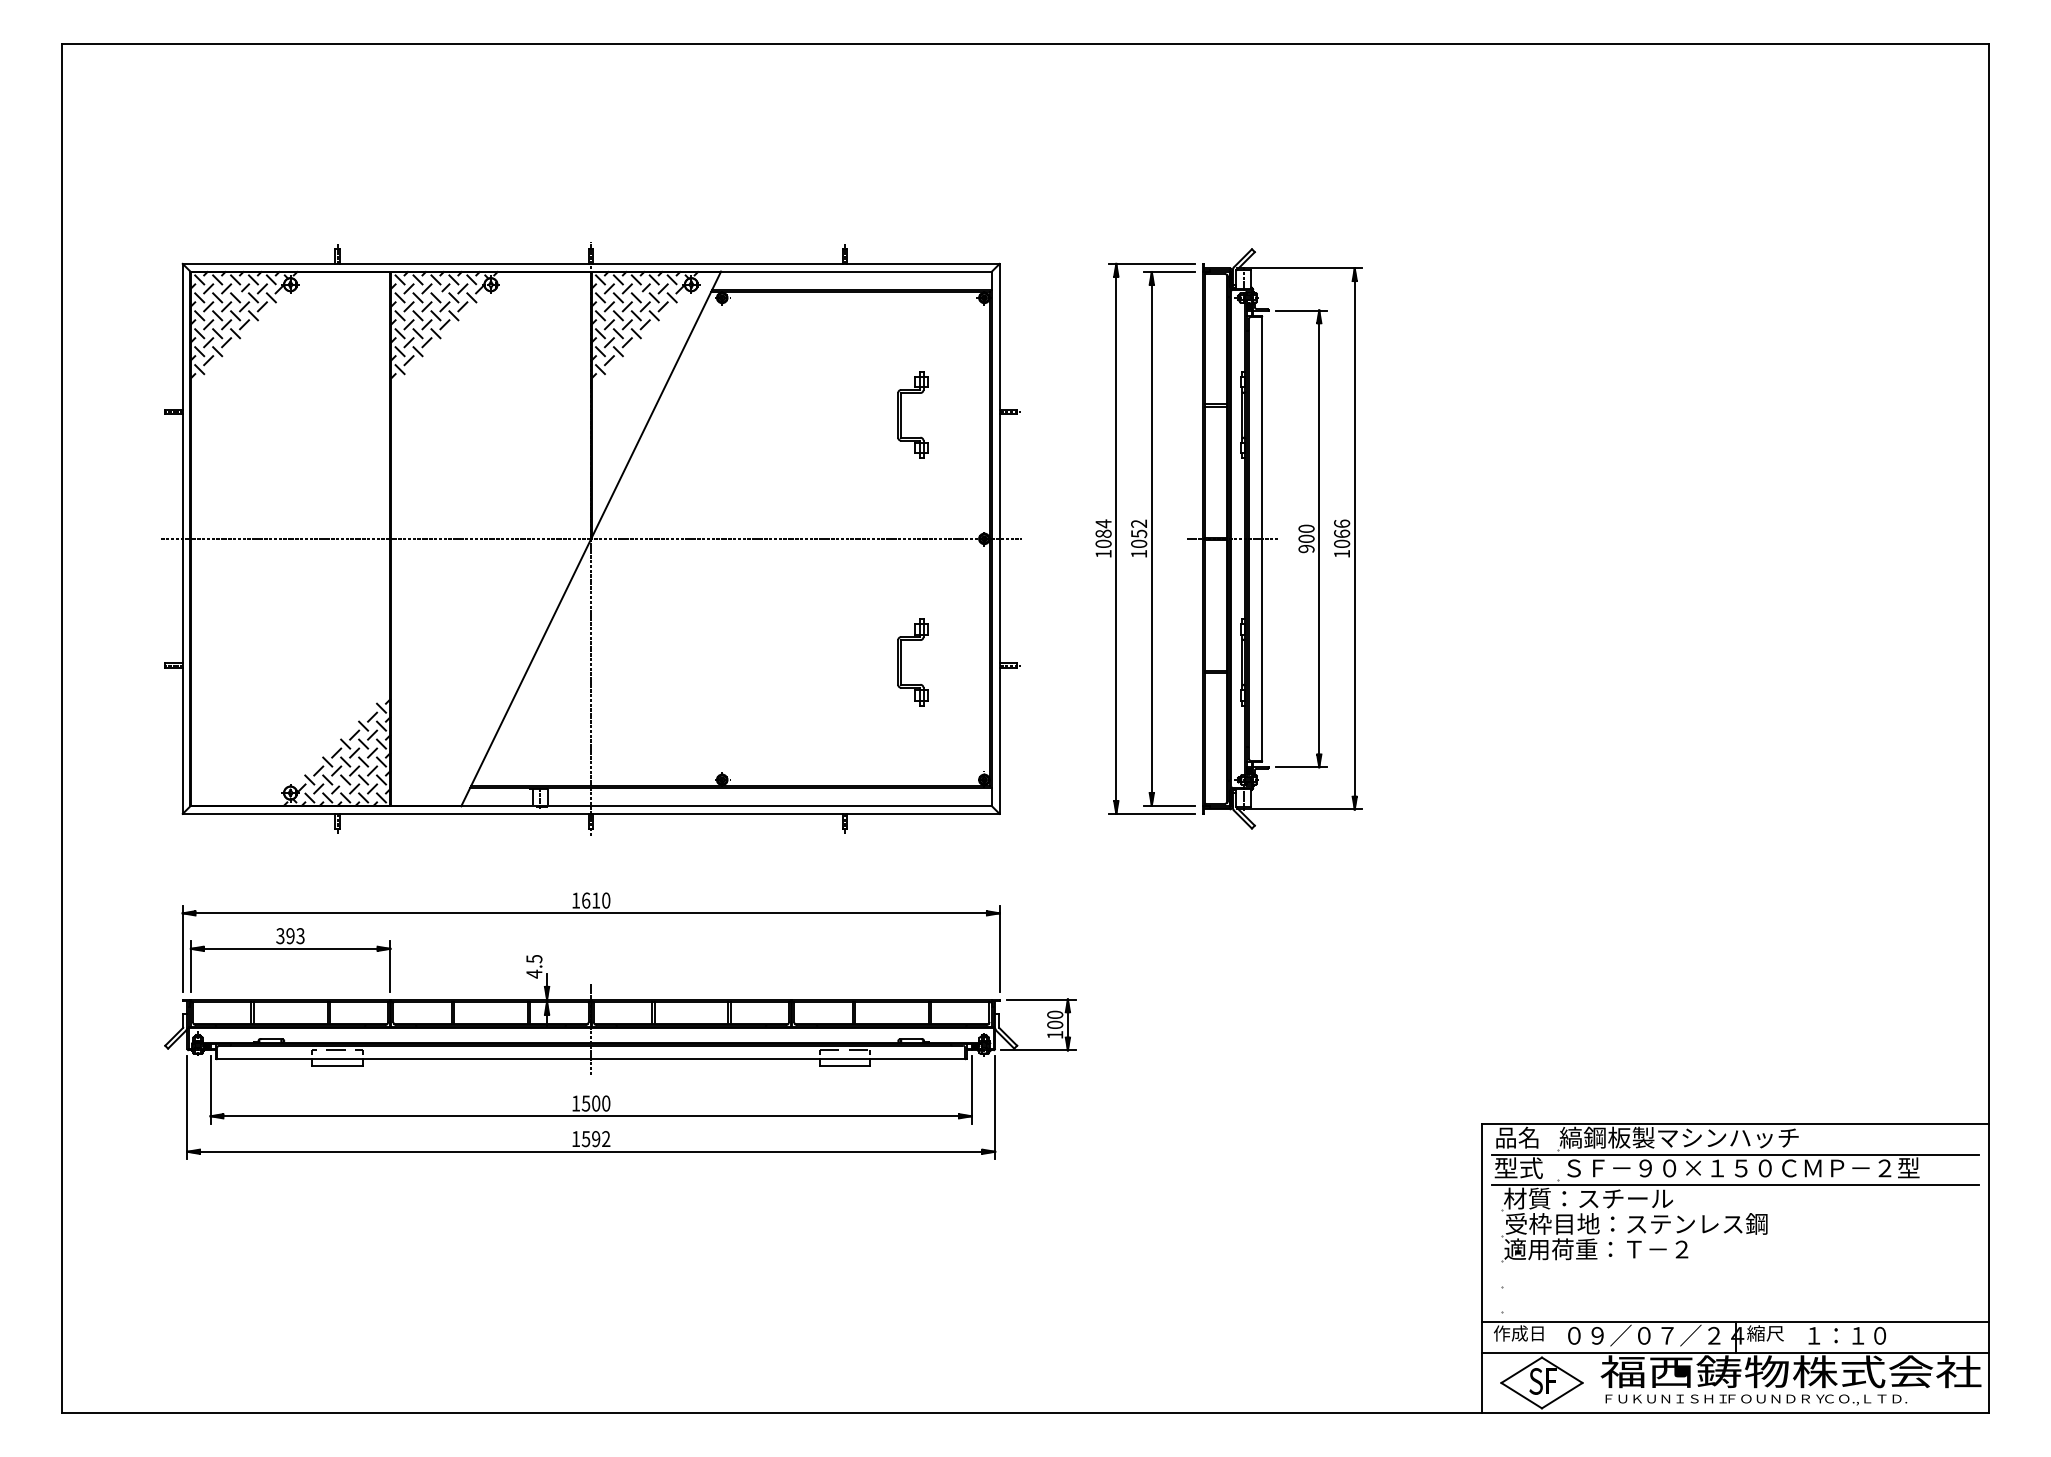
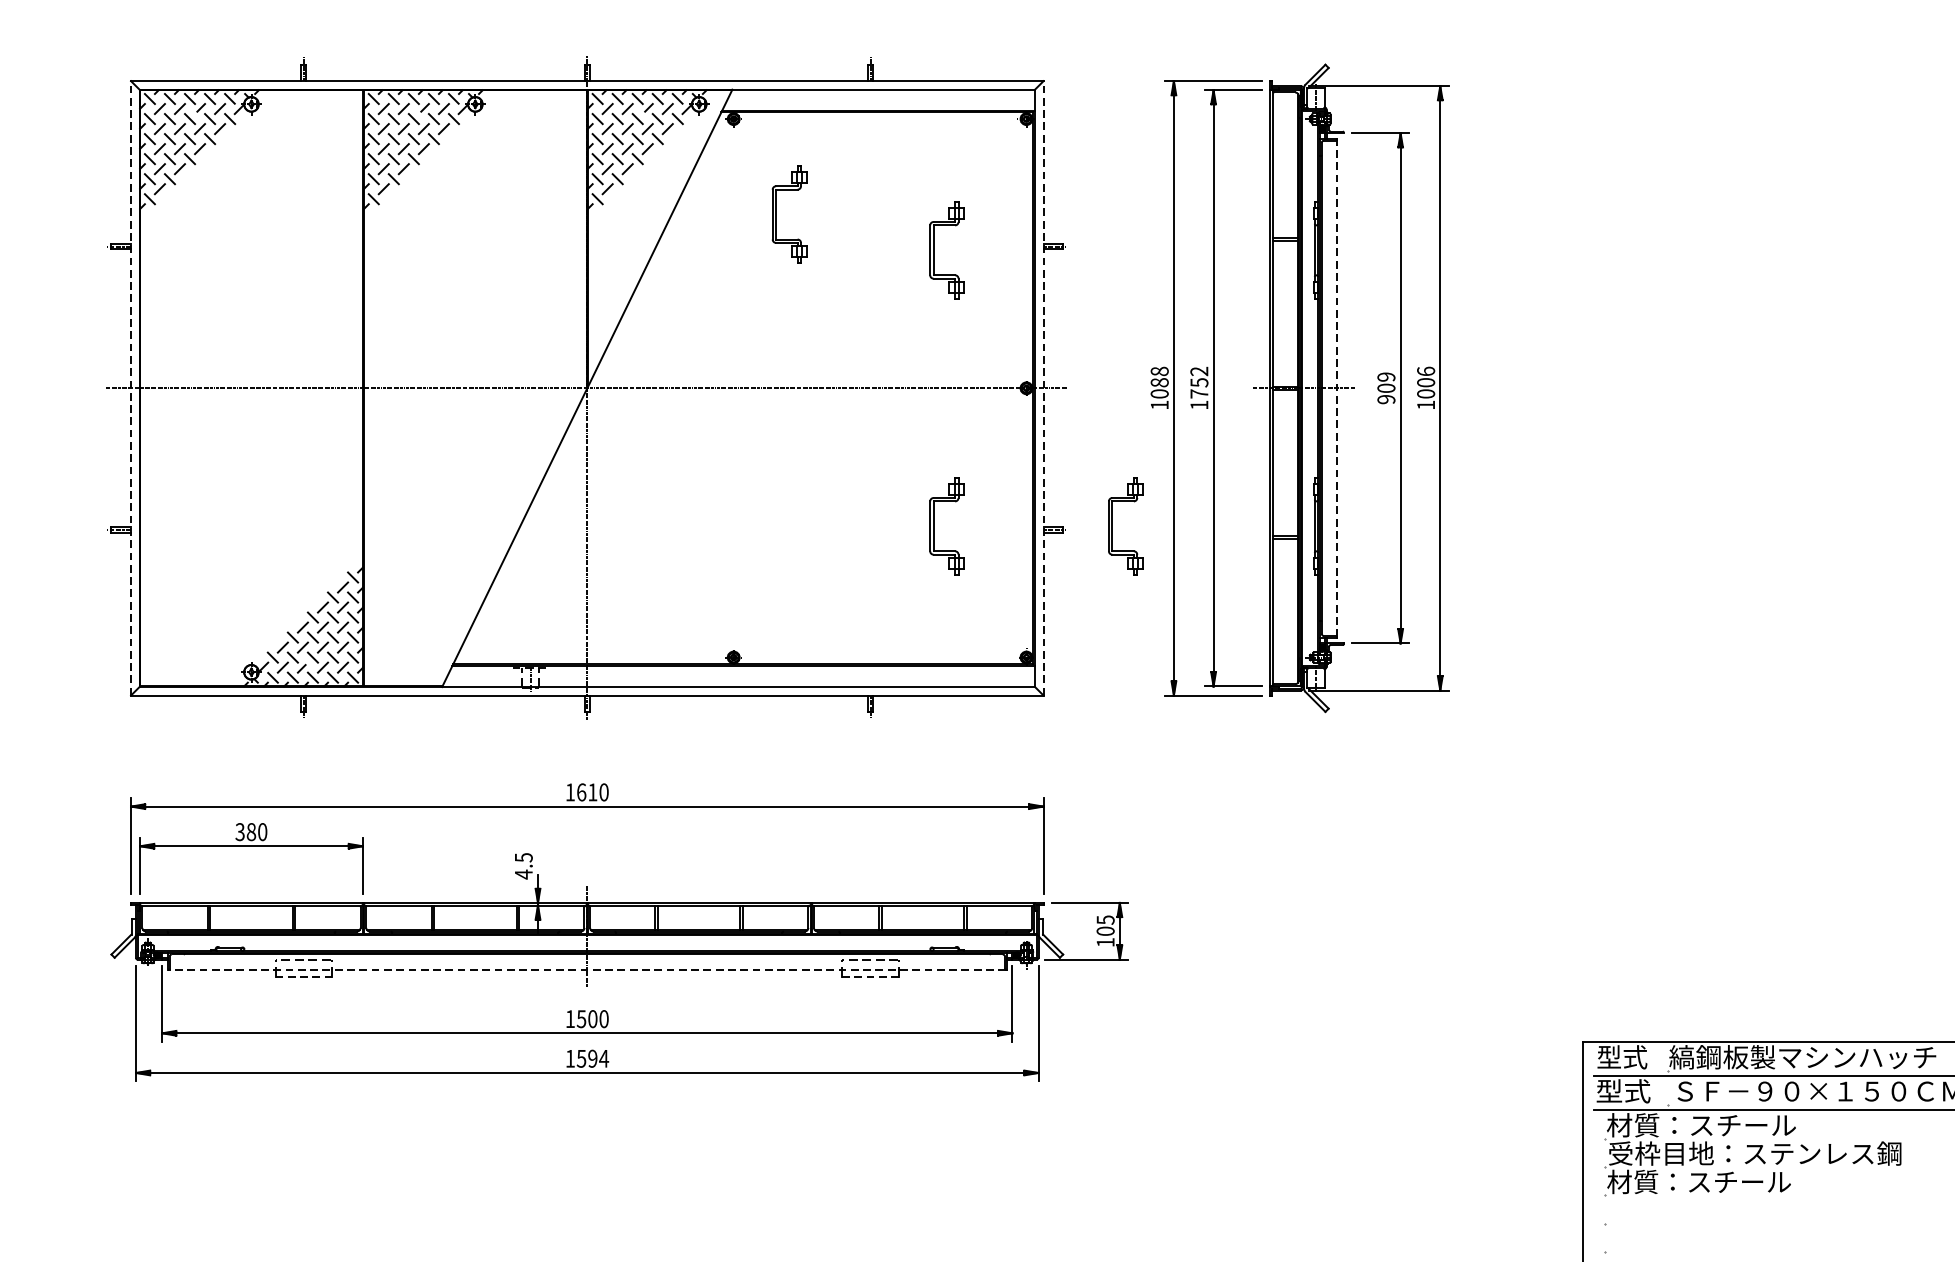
part: (760, 382) -> (776, 213), added
text: (1103, 523) -> (1159, 371), 1084 -> 1088
text: (1306, 528) -> (1386, 376), 900 -> 909
text: (1341, 533) -> (1425, 382), 1066 -> 1006
line: (182, 538) -> (130, 387), solid -> dashed
line: (999, 538) -> (1043, 387), solid -> dashed
line: (1262, 538) -> (1337, 387), solid -> dashed
text: (1139, 543) -> (1199, 393), 1052 -> 1752
part: (1061, 662) -> (1112, 526), added
text: (295, 936) -> (256, 832), 393 -> 380
text: (1055, 1014) -> (1105, 919), 100 -> 105
line: (590, 1059) -> (586, 969), solid -> dashed
line: (338, 1065) -> (305, 976), solid -> dashed
line: (844, 1065) -> (870, 976), solid -> dashed
text: (1517, 1137) -> (1622, 1057), 品名 -> 型式
text: (605, 1138) -> (603, 1058), 1592 -> 1594
text: (1596, 1249) -> (1710, 1182), 適用荷重：Ｔ－２ -> 材質：スチール

